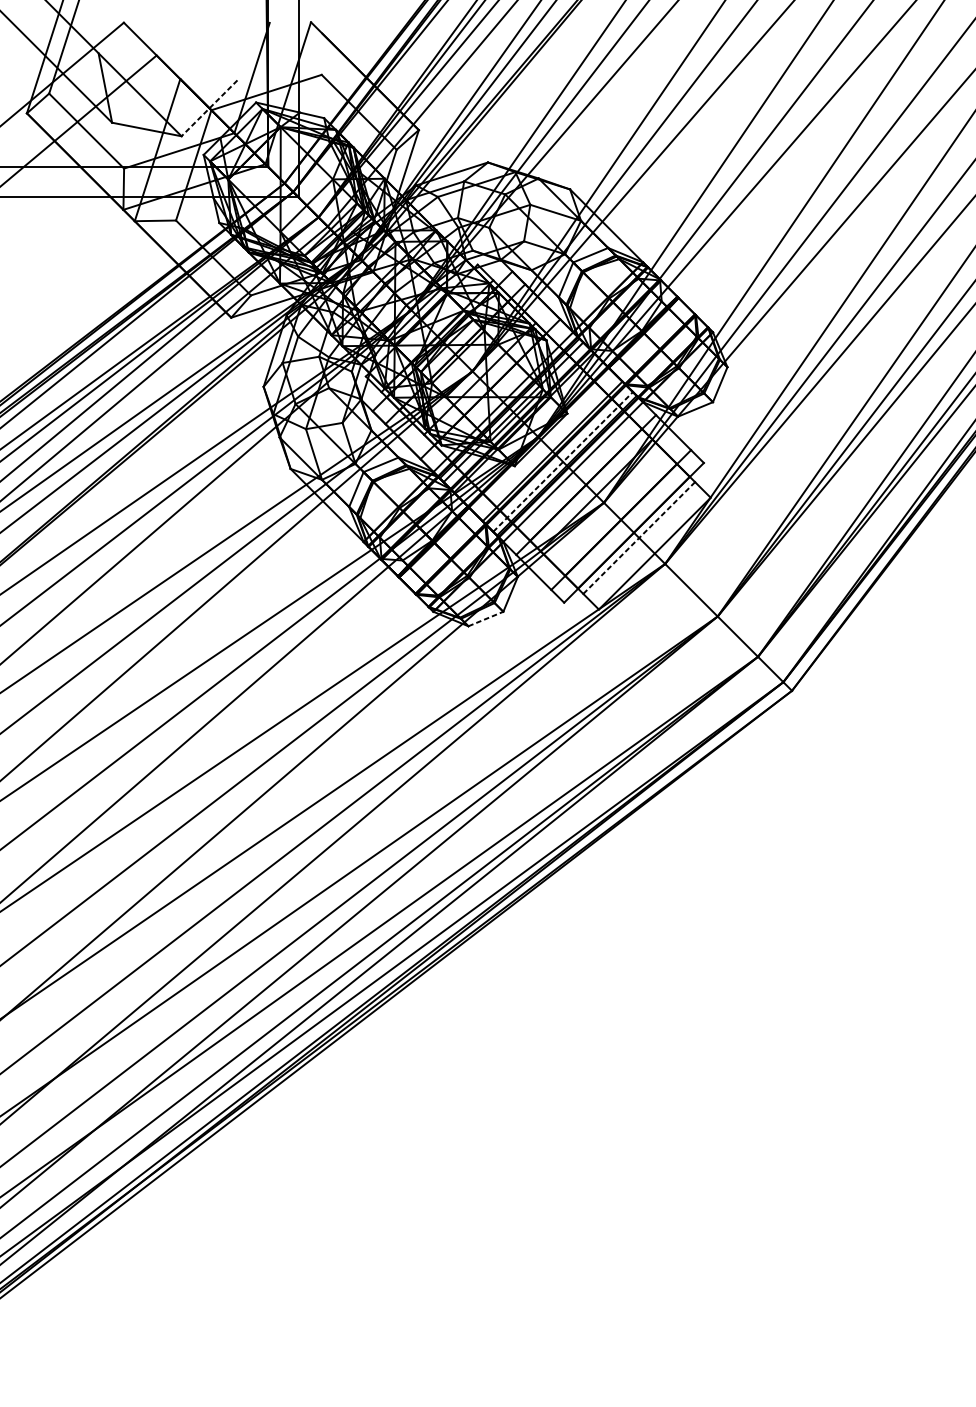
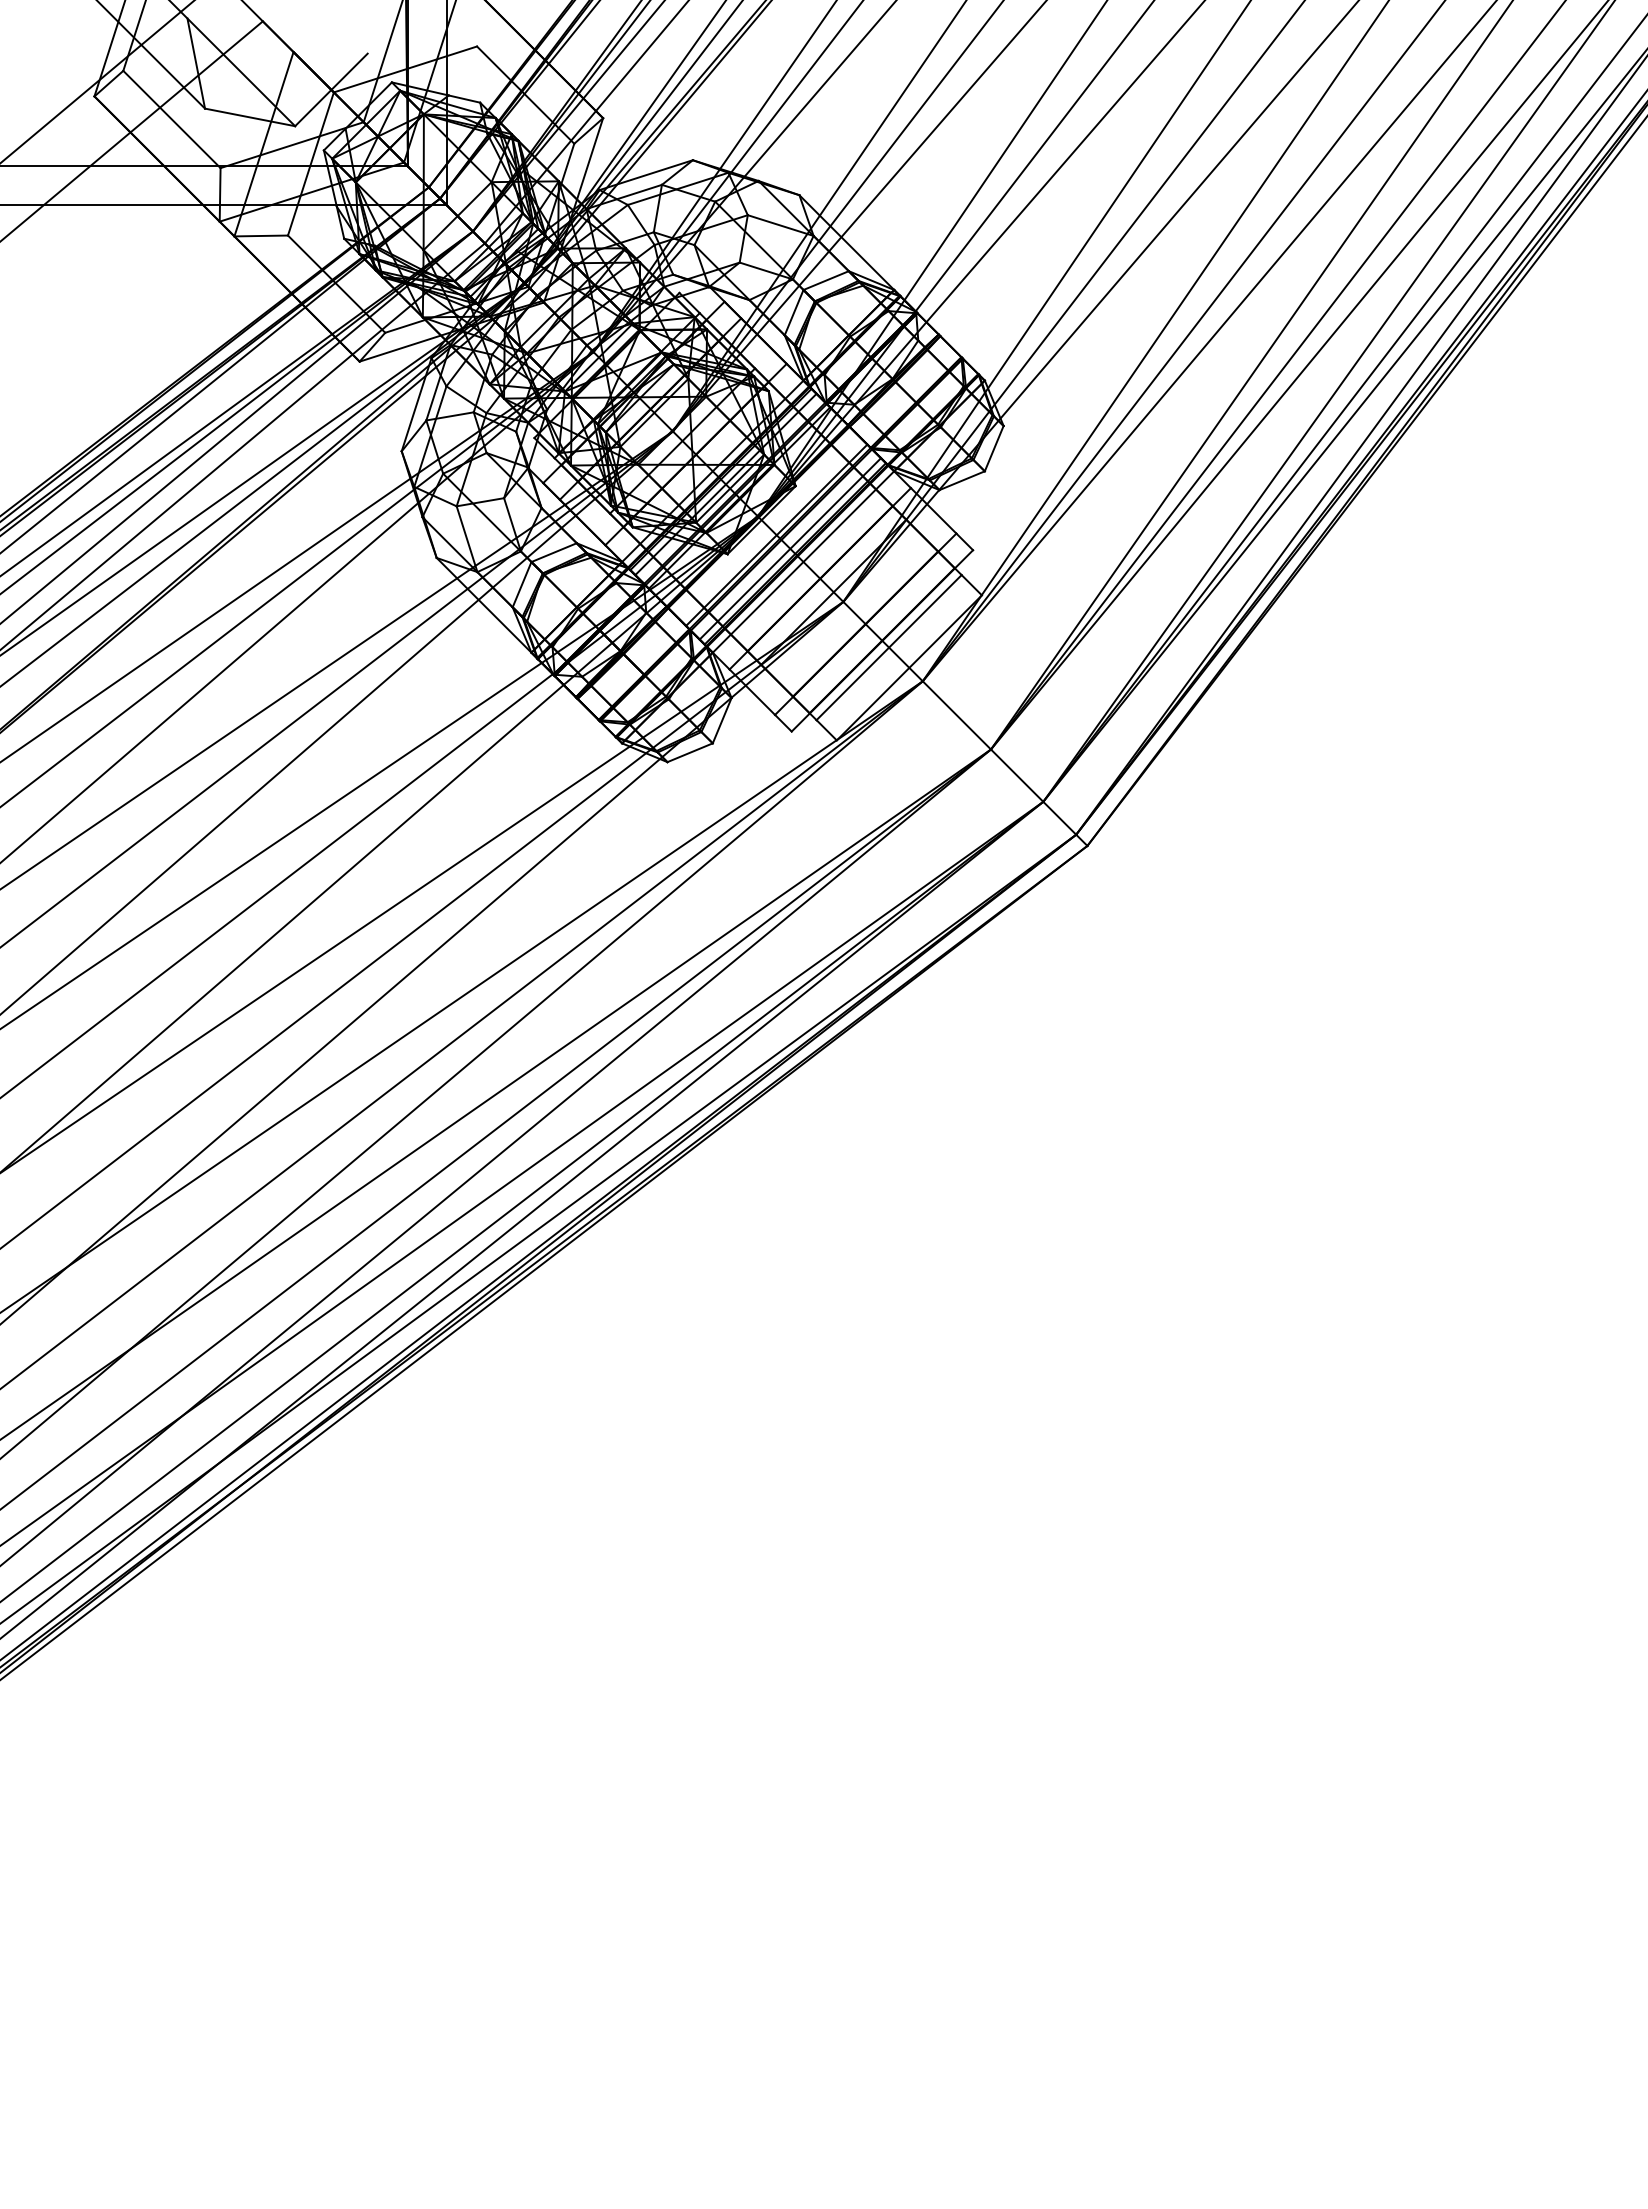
line: (209, 108) -> (331, 90), dashed -> solid
line: (563, 461) -> (790, 548), dashed -> solid
line: (639, 537) -> (889, 647), dashed -> solid
line: (486, 618) -> (690, 752), dashed -> solid

